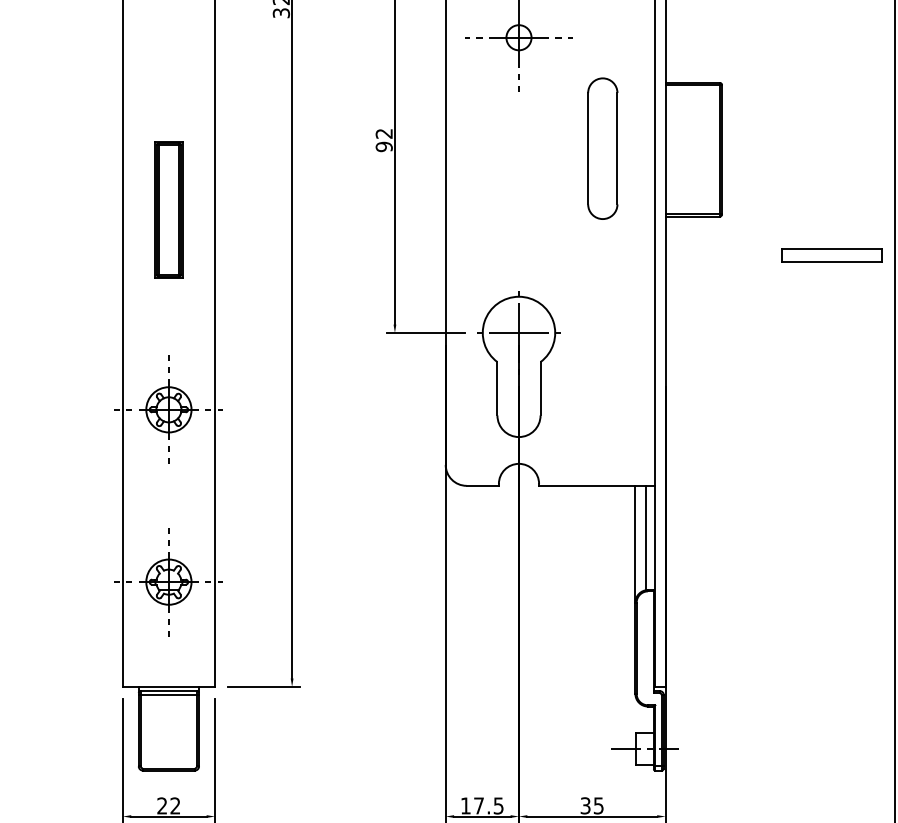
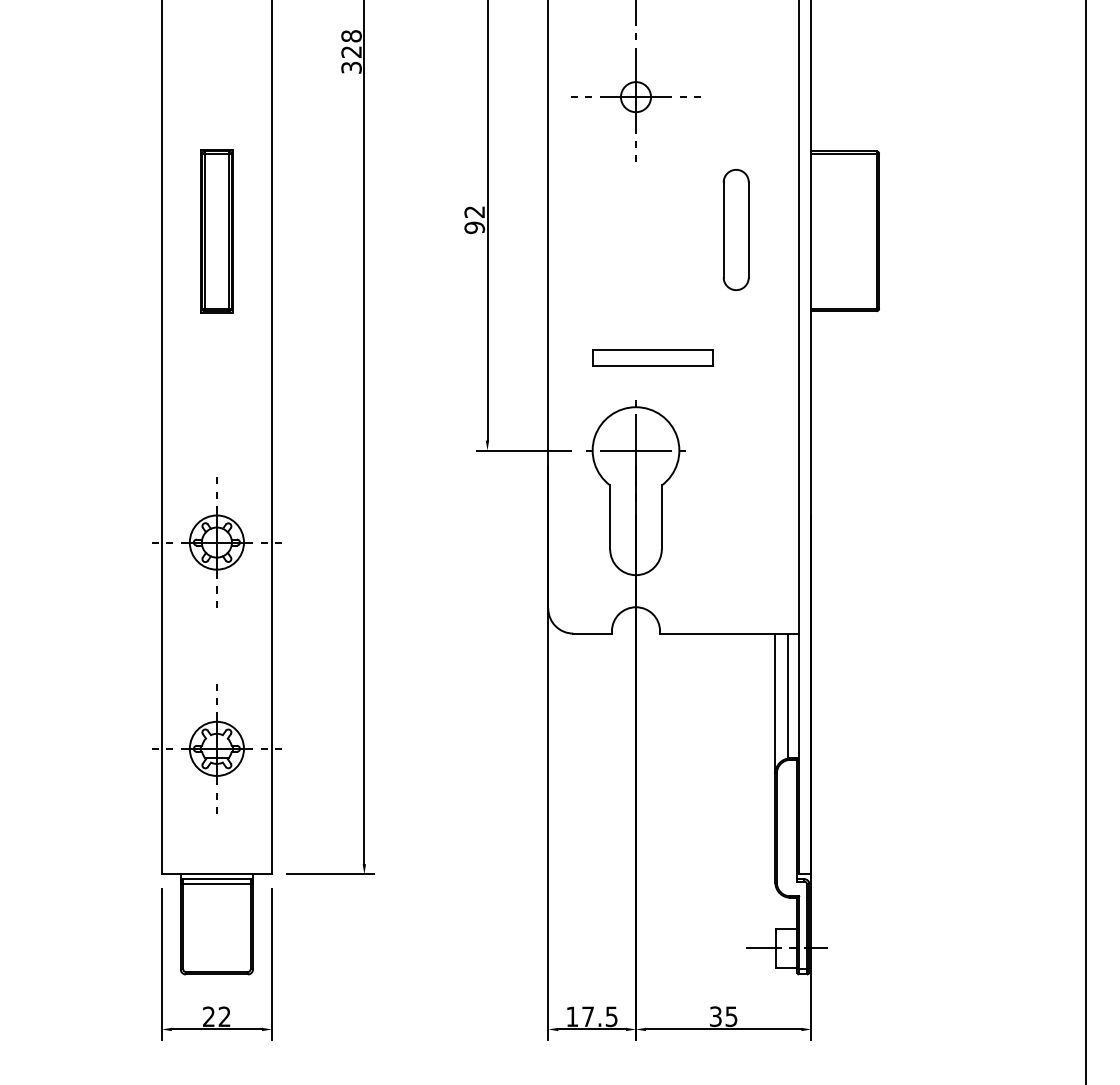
part: (602, 148) -> (735, 229), size x0.71
part: (168, 210) -> (216, 231), moved
part: (831, 255) -> (652, 357), moved

